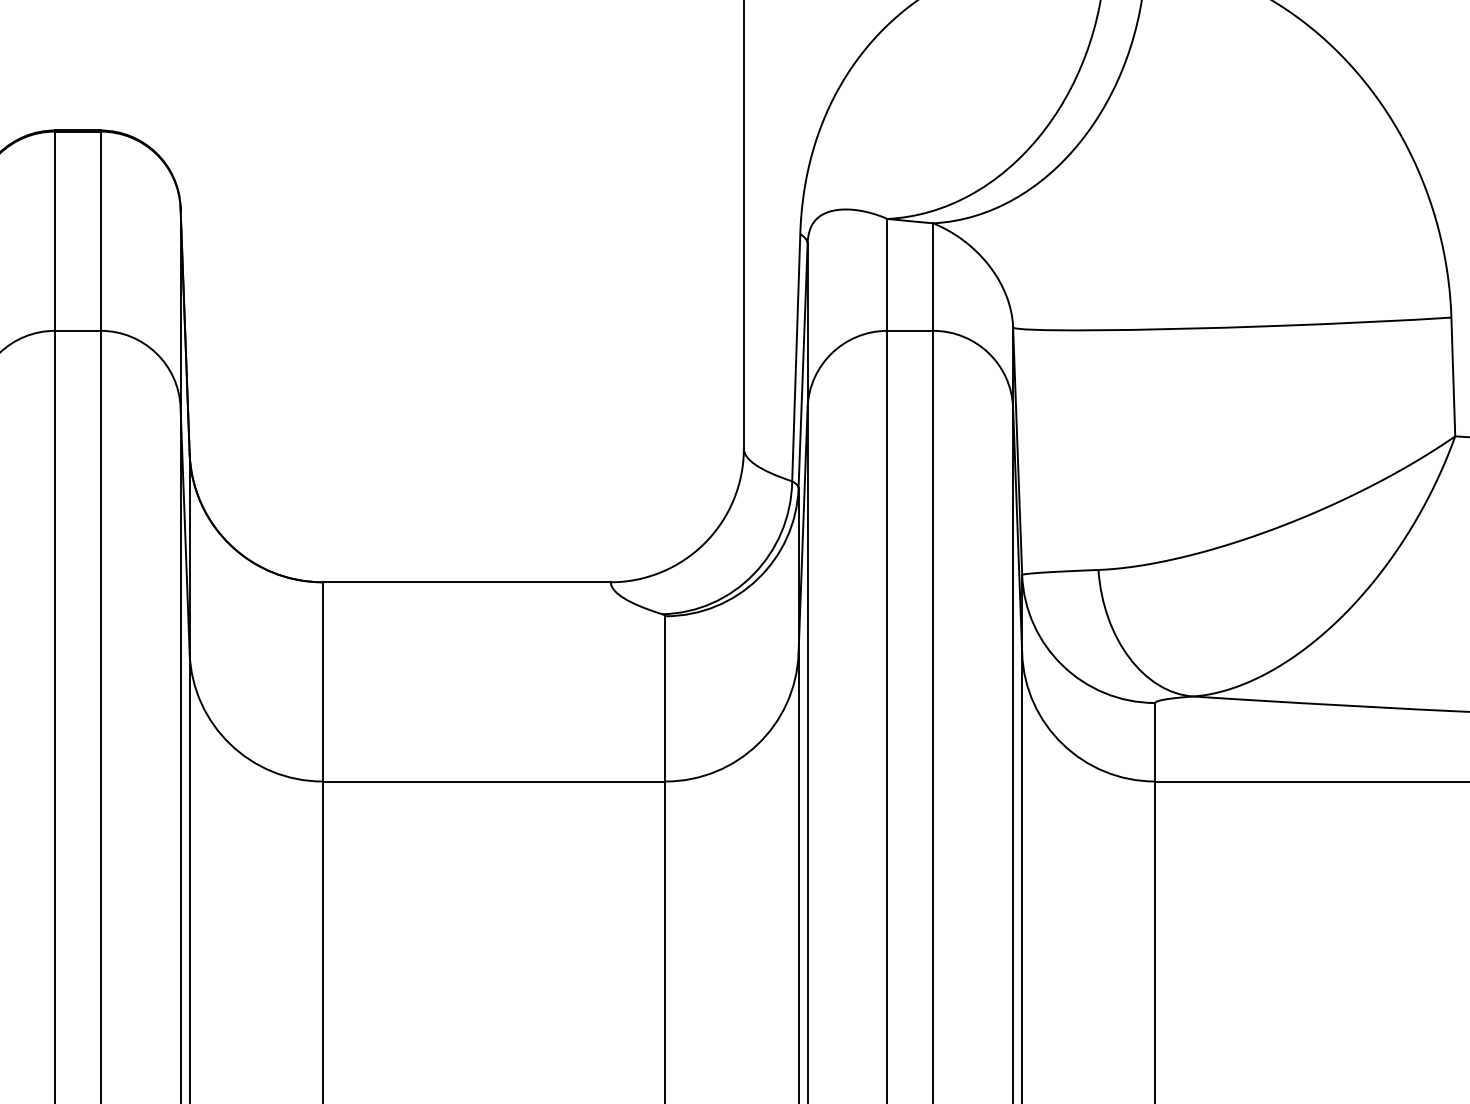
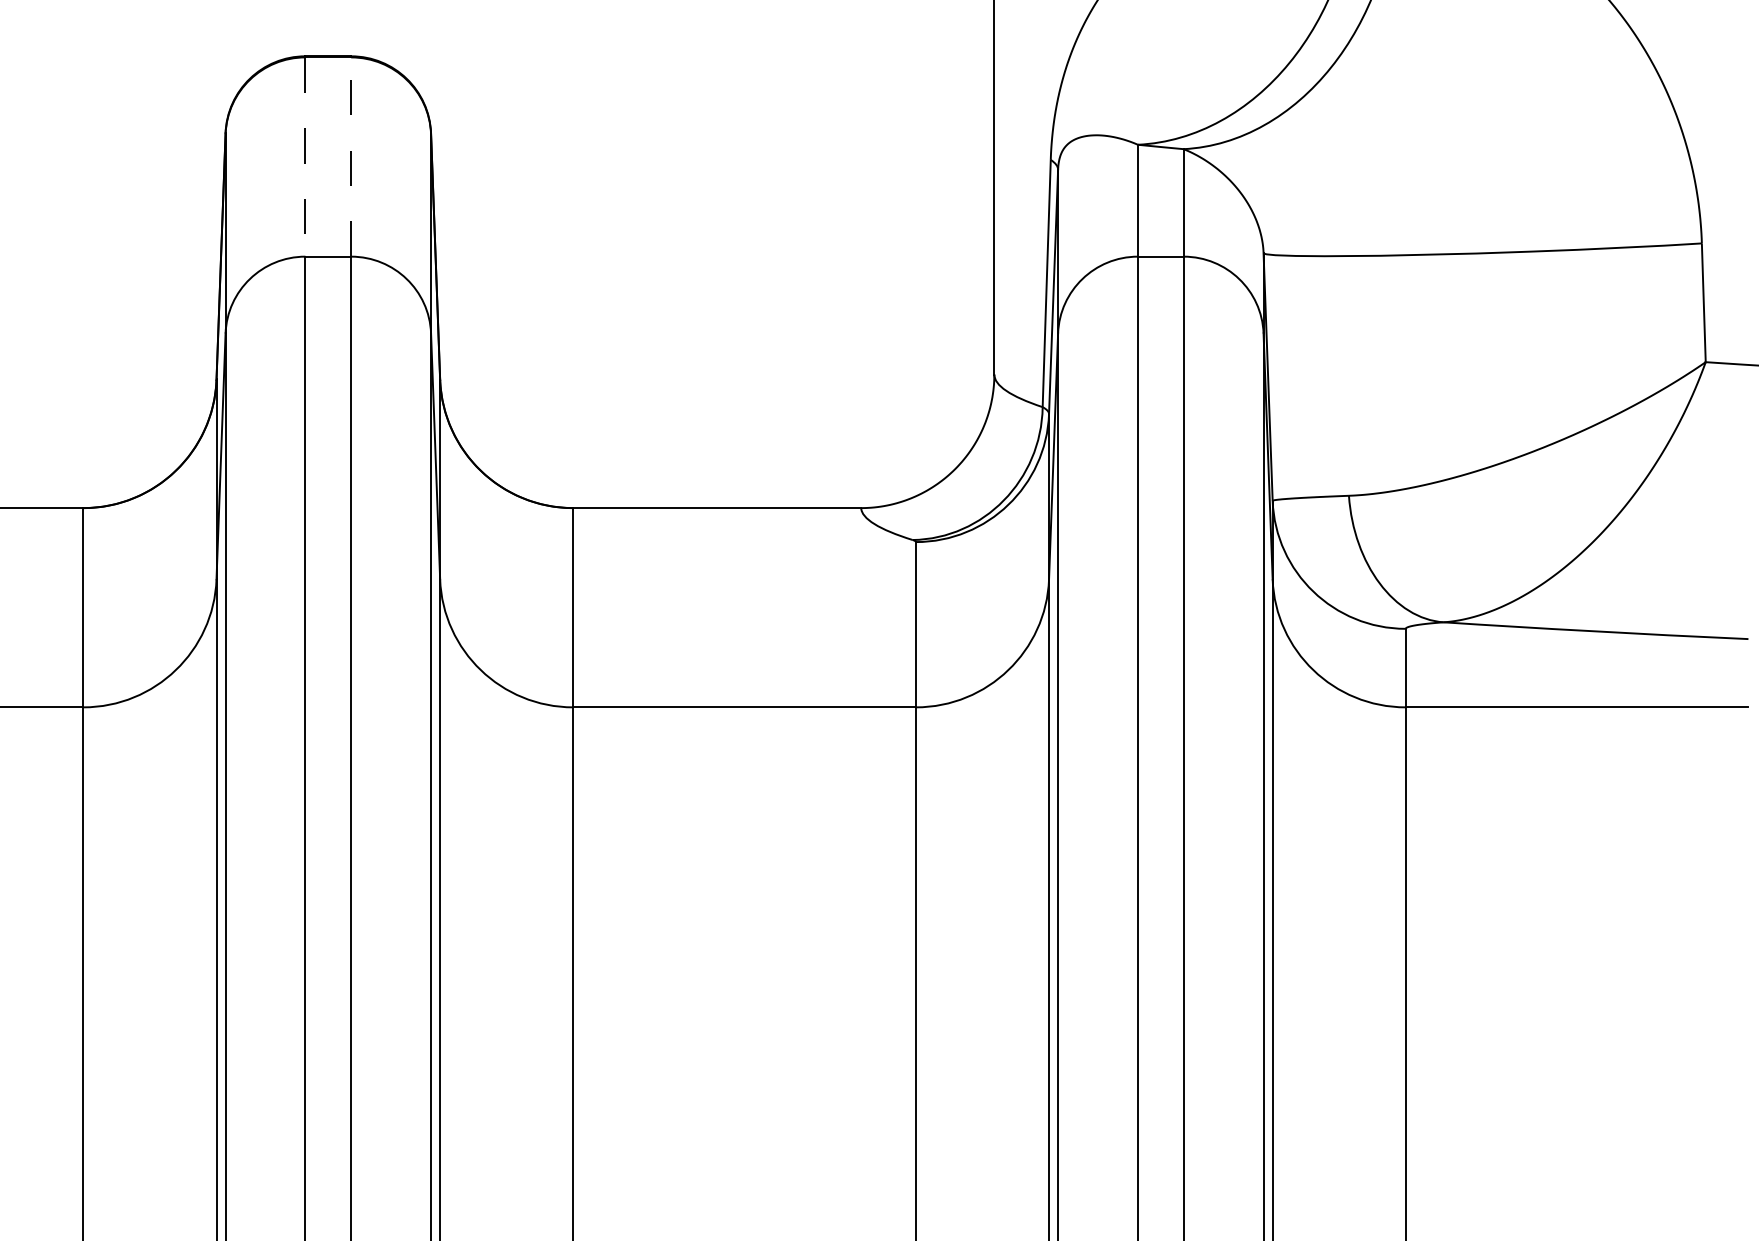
line: (55, 231) -> (305, 157), solid -> dashed
line: (101, 231) -> (351, 157), solid -> dashed

